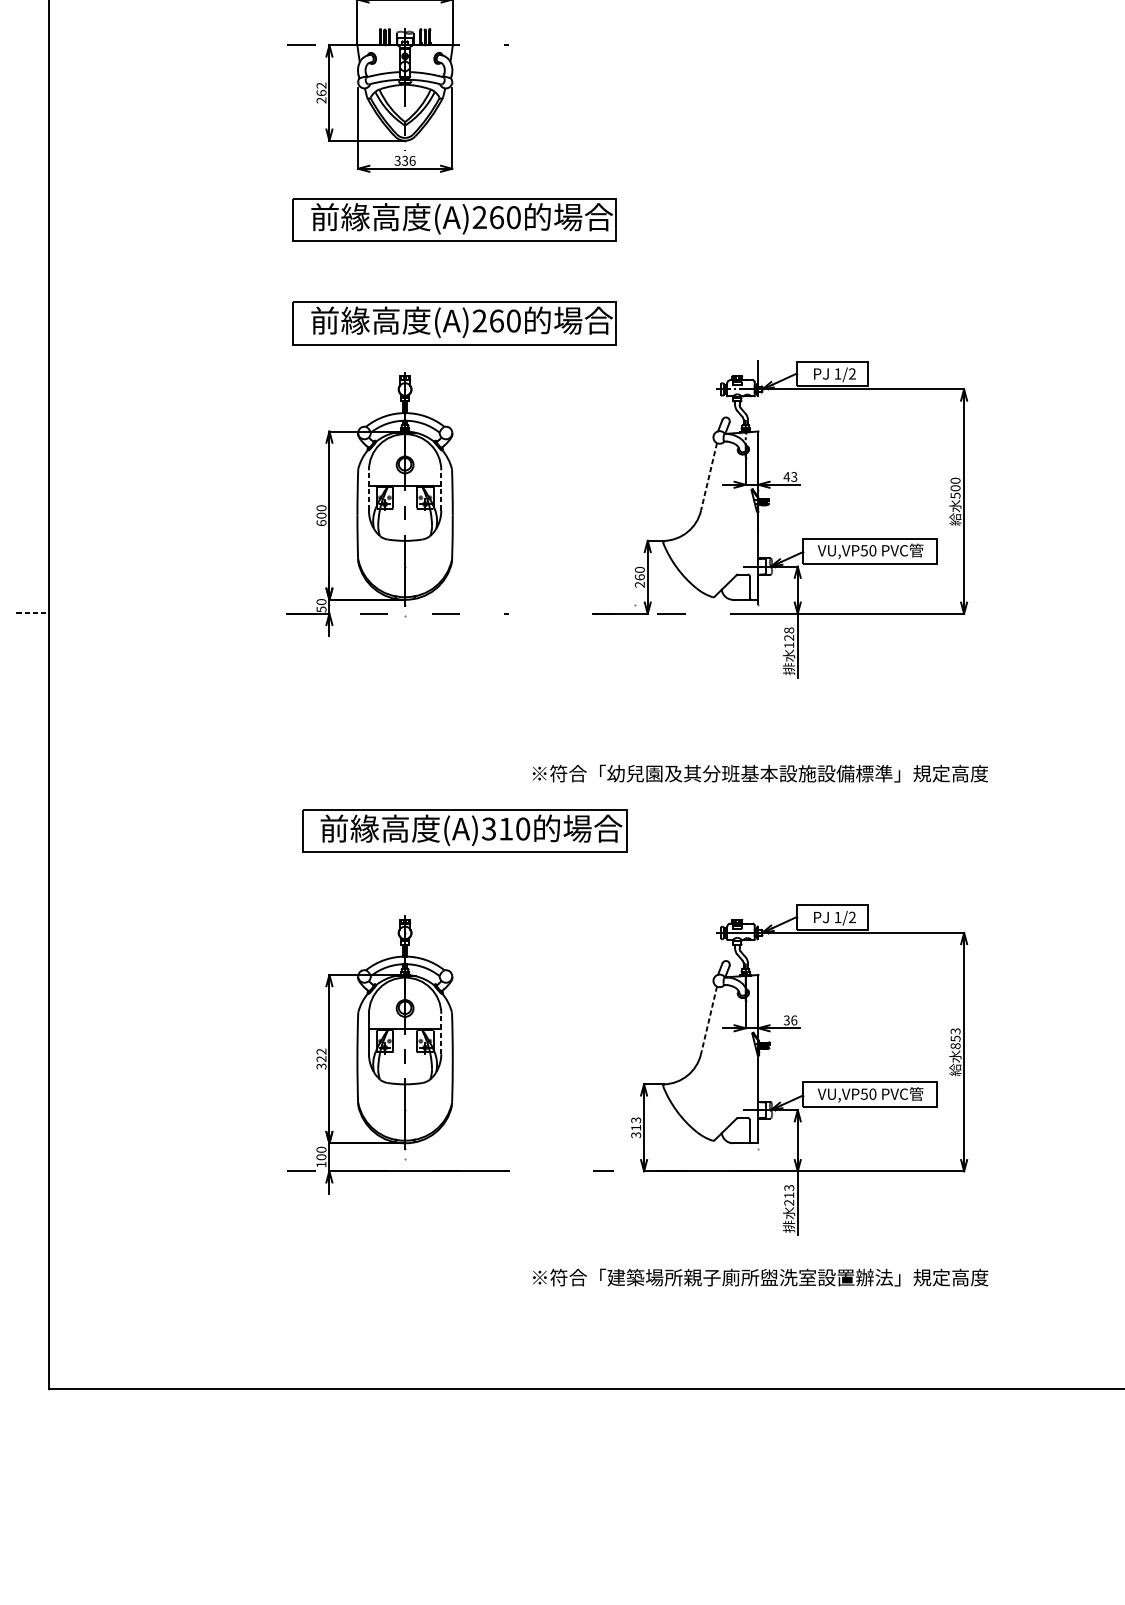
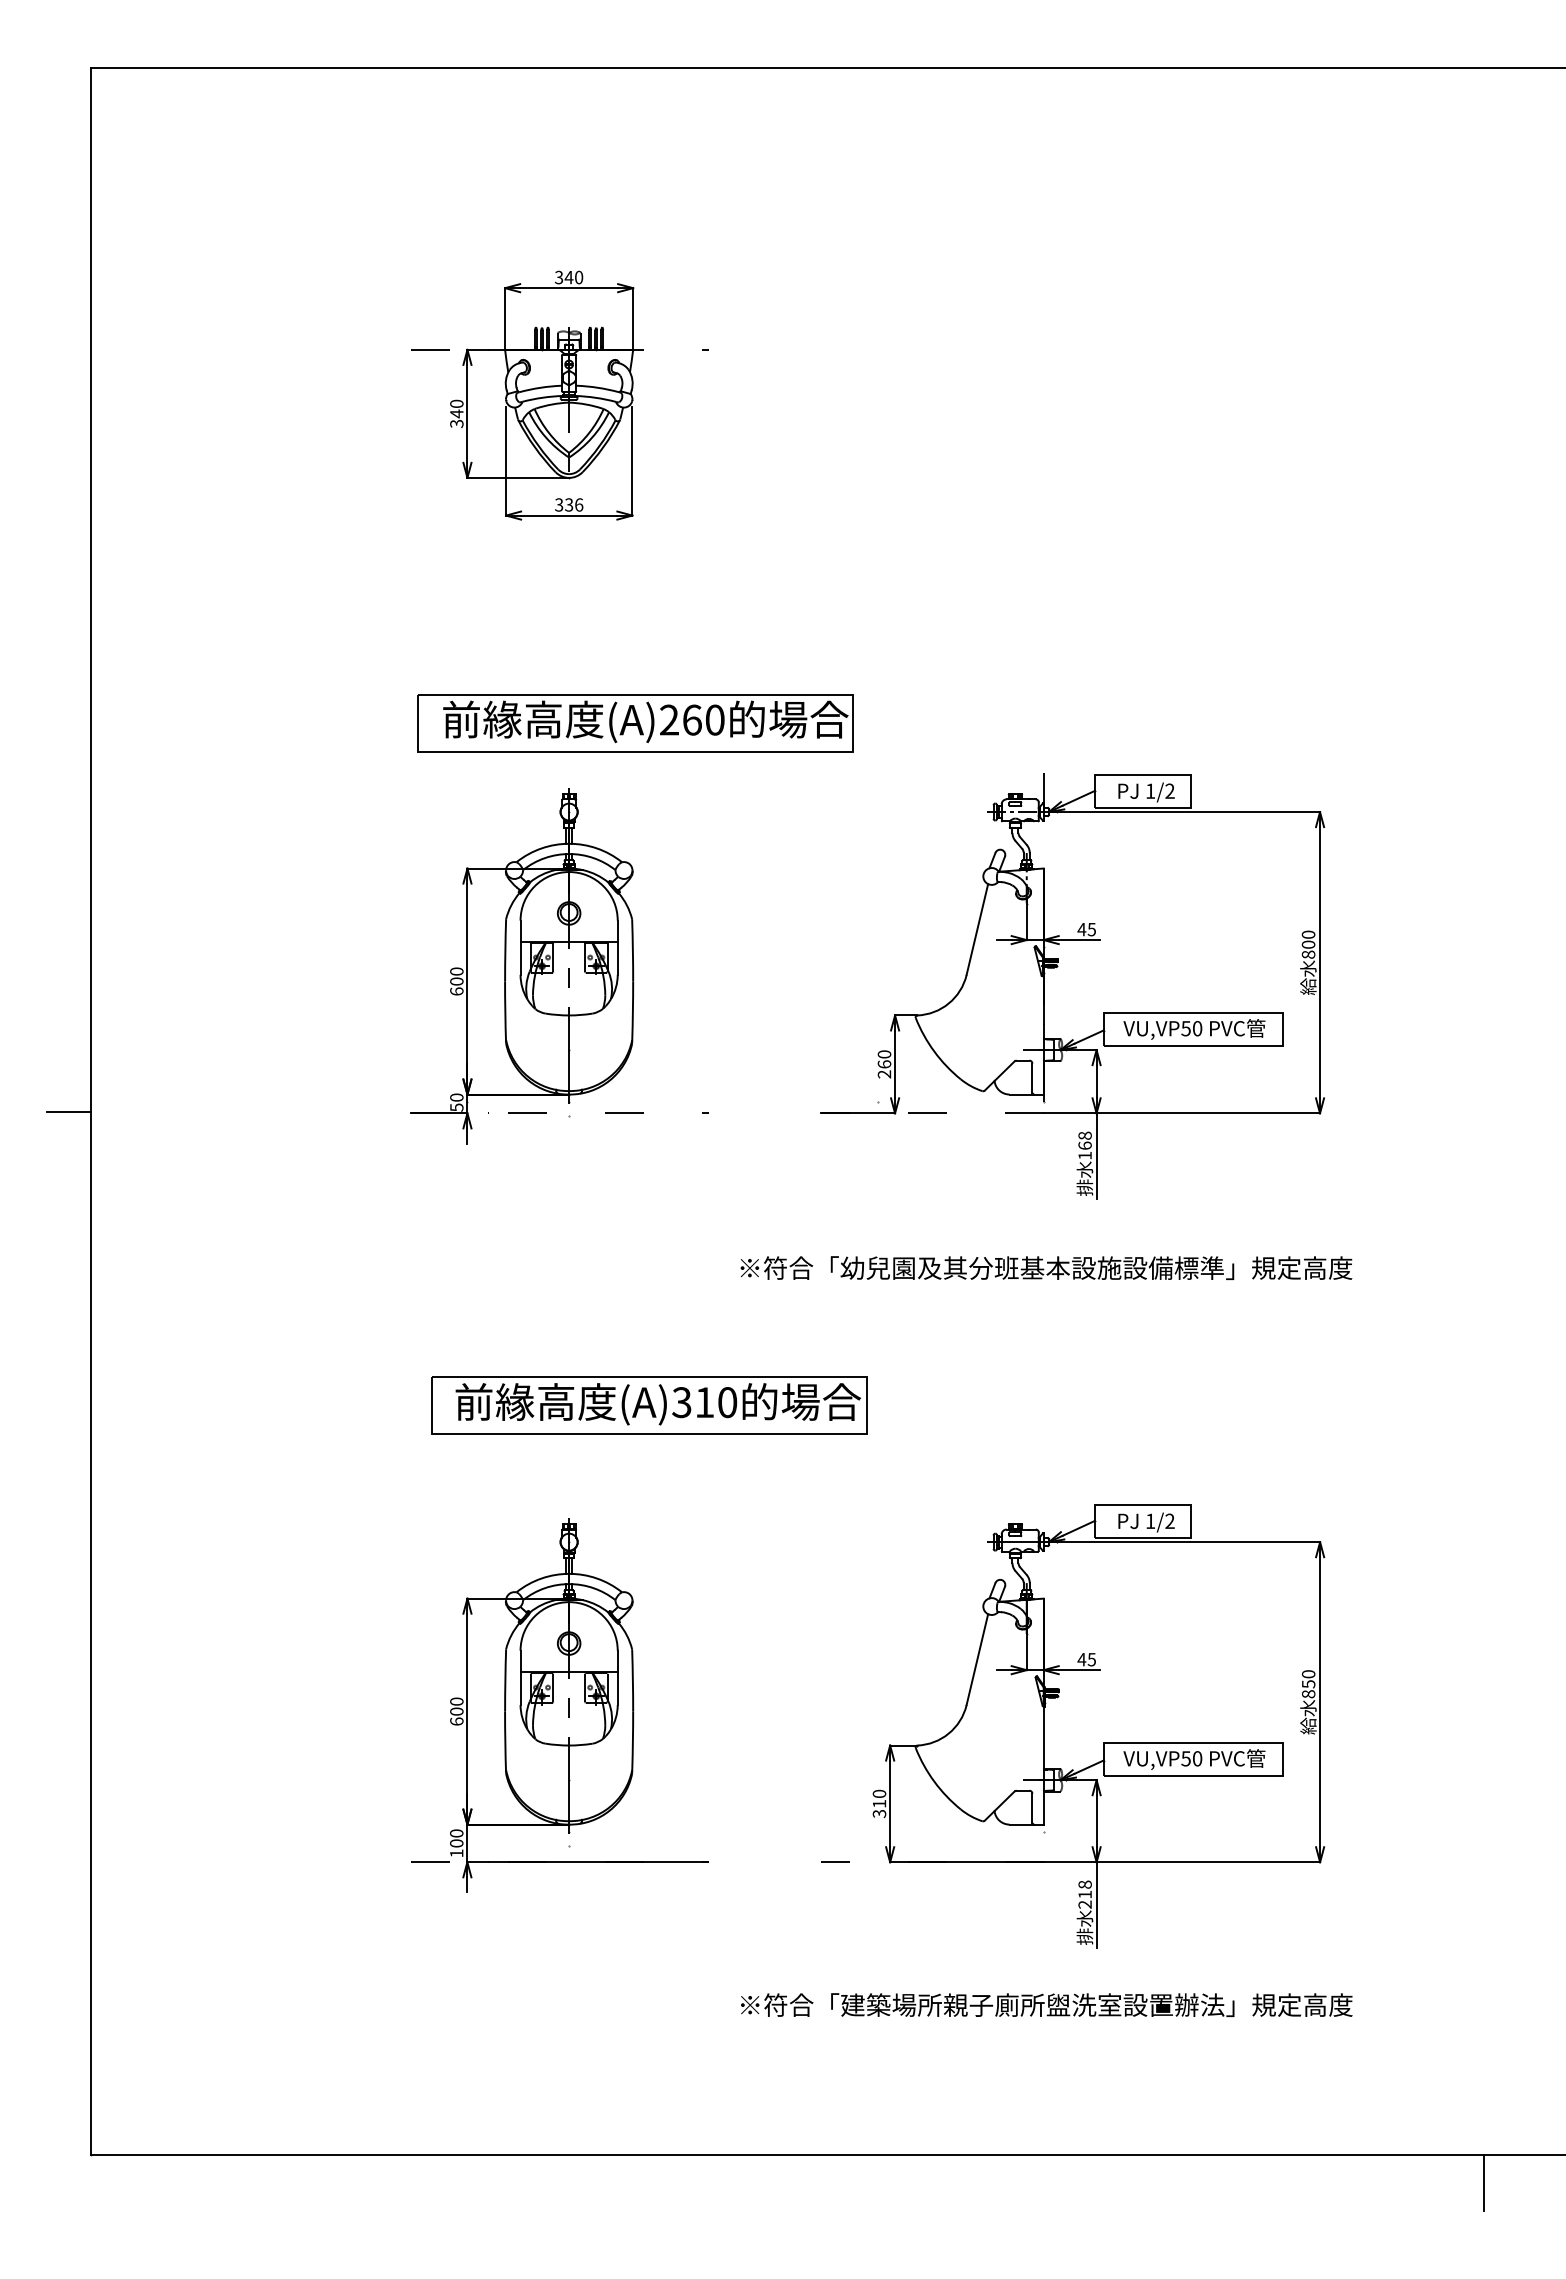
text: (321, 92) -> (456, 413), 262 -> 340
part: (454, 220) -> (635, 584), removed
line: (709, 476) -> (977, 929), dashed -> solid
text: (793, 476) -> (1091, 928), 43 -> 45
line: (368, 490) -> (520, 947), dashed -> solid
line: (441, 490) -> (617, 947), dashed -> solid
text: (955, 495) -> (1308, 954), 500 -> 800
line: (32, 612) -> (68, 1111), dashed -> solid
text: (788, 637) -> (1084, 1145), 128 -> 168
text: (760, 773) -> (1046, 1267), moved
line: (709, 1020) -> (977, 1659), dashed -> solid
text: (790, 1020) -> (1086, 1659), 36 -> 45
text: (955, 1031) -> (1308, 1674), 853 -> 850
line: (441, 1033) -> (617, 1677), dashed -> solid
text: (321, 1059) -> (456, 1711), 322 -> 600
text: (636, 1120) -> (879, 1793), 313 -> 310
text: (788, 1187) -> (1084, 1884), 213 -> 218
line: (1086, 1409) -> (1484, 2182), added

